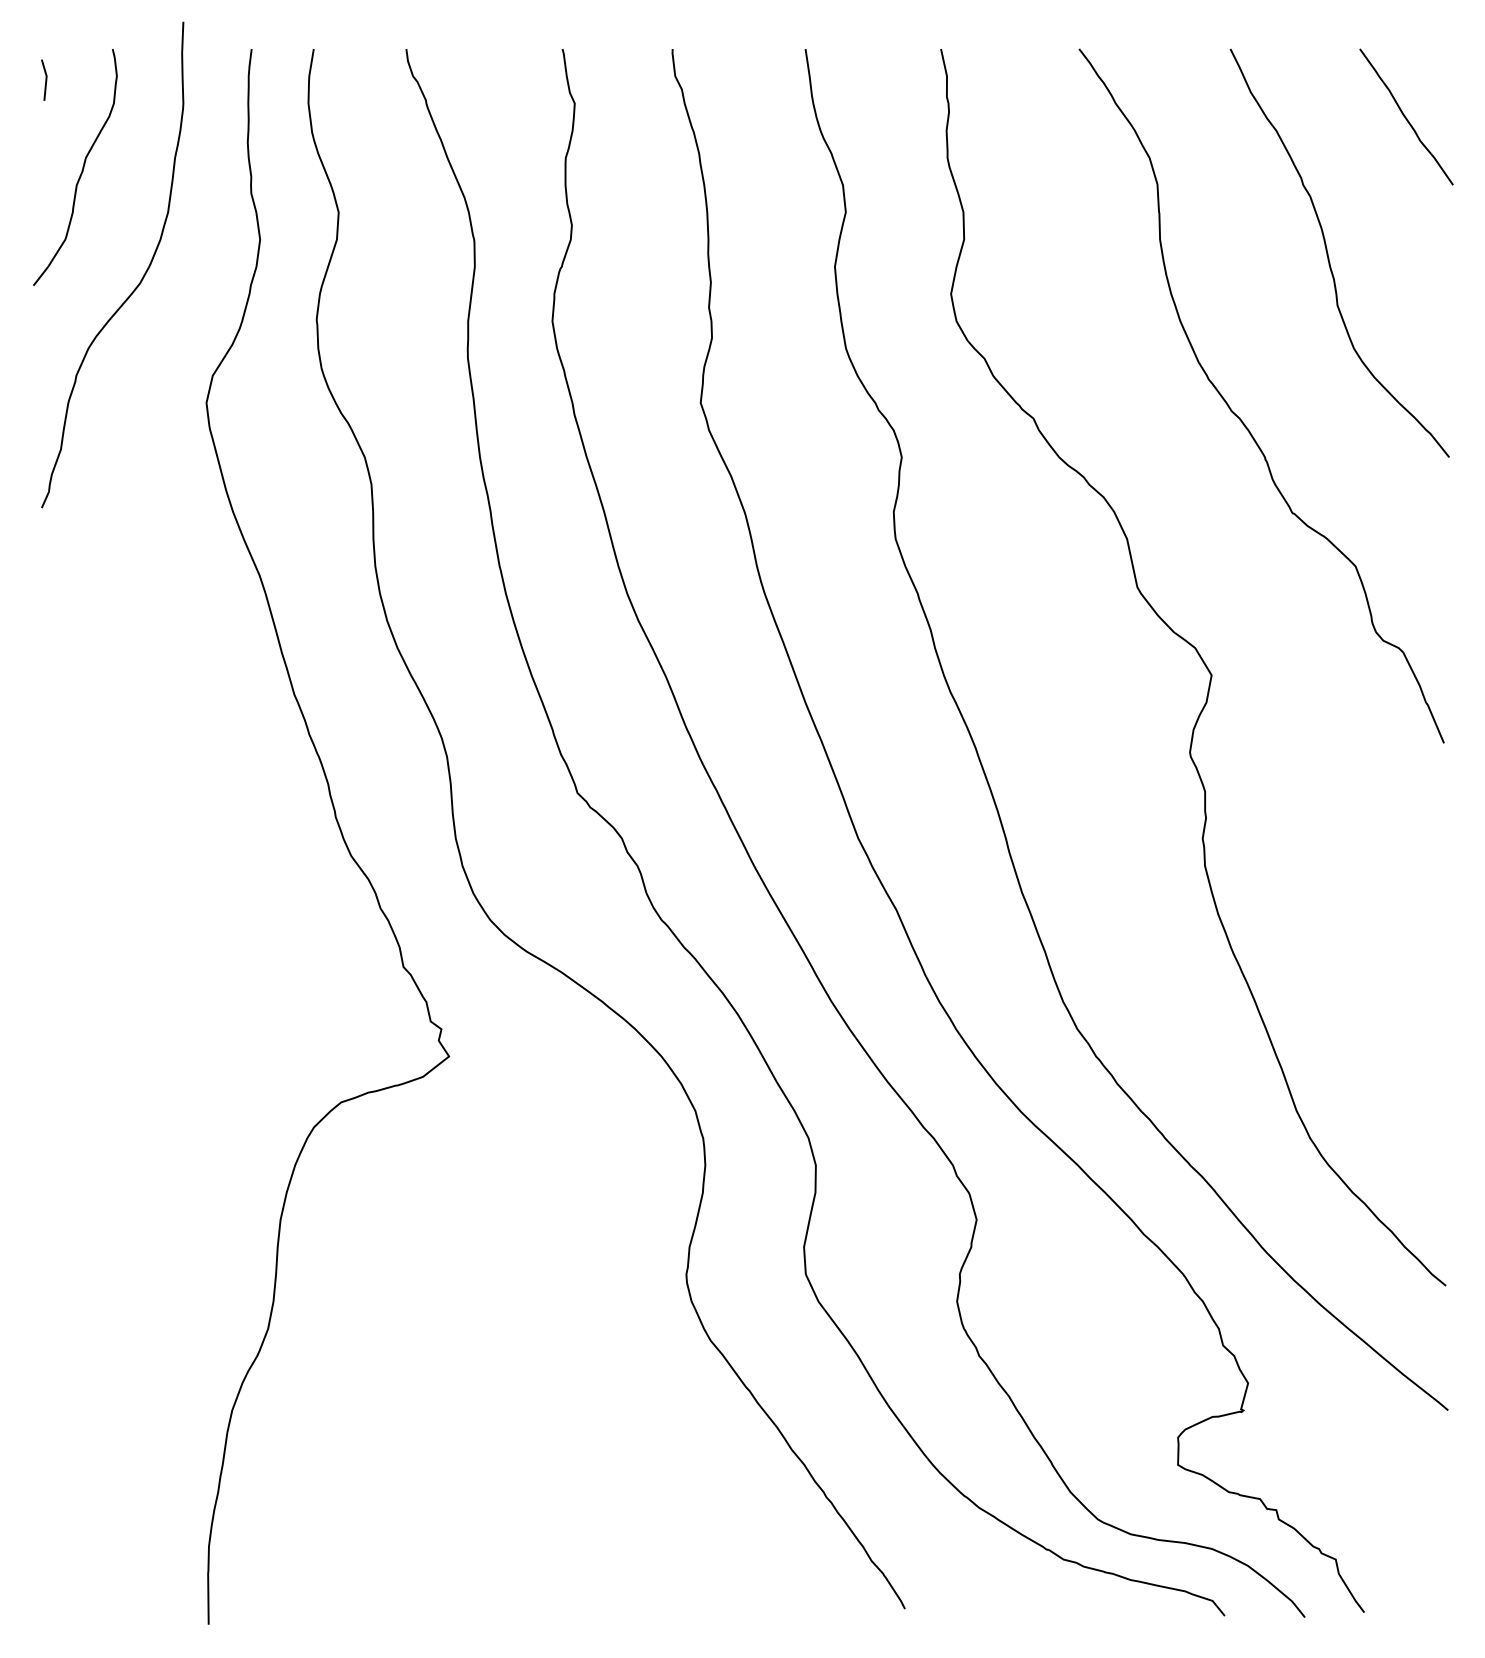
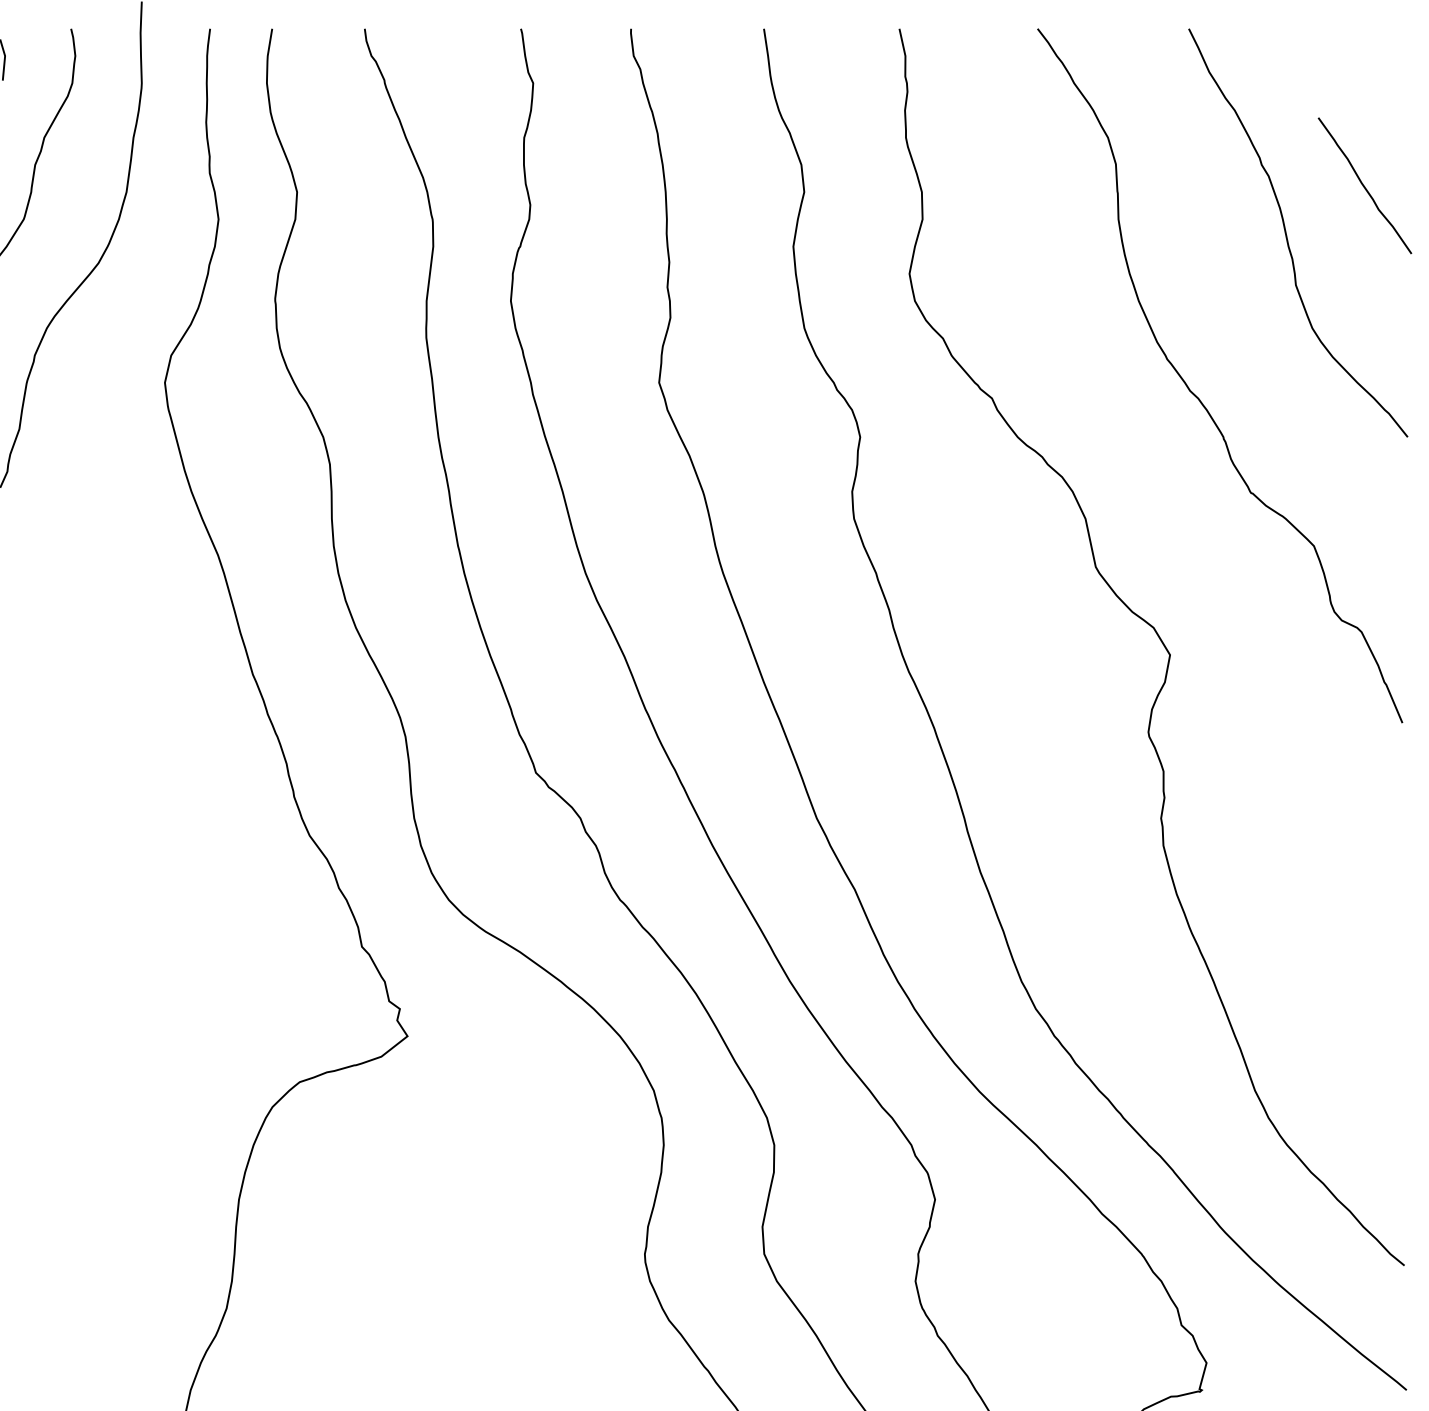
curve: (1405, 116) -> (1363, 185), moved

